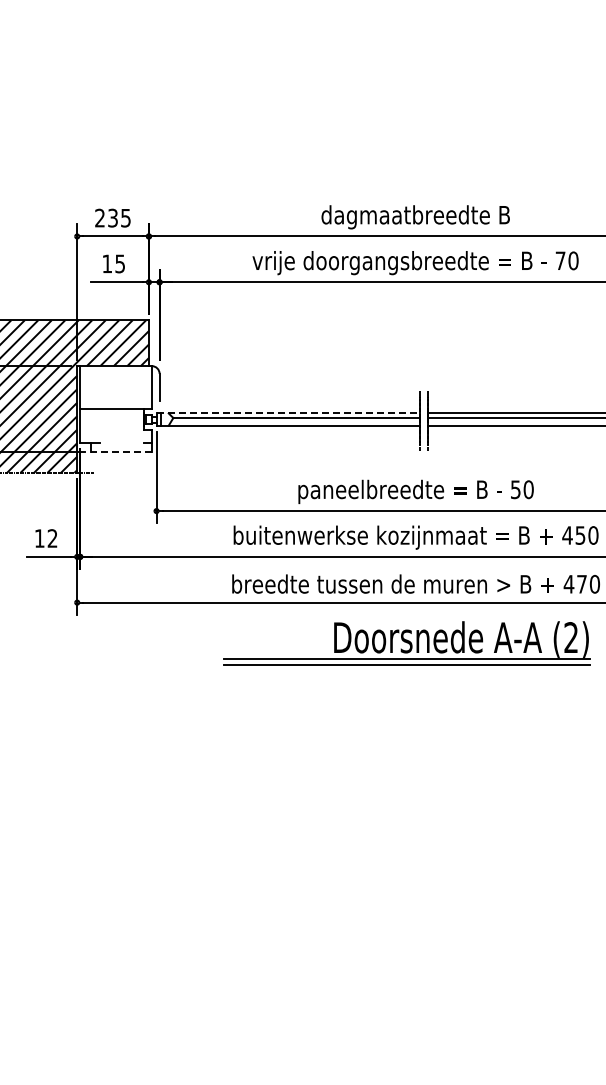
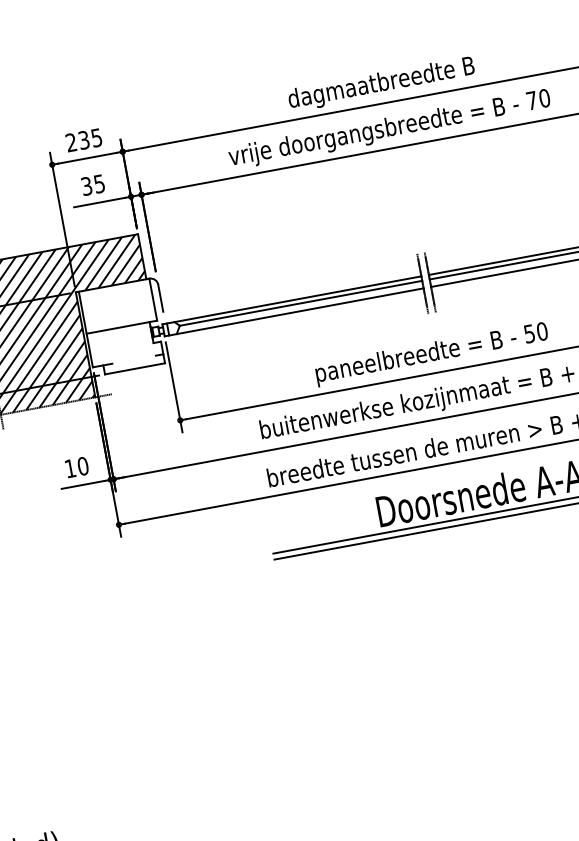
text: (107, 263) -> (86, 185), 15 -> 35
line: (288, 413) -> (292, 300), dashed -> solid
line: (121, 452) -> (135, 369), dashed -> solid
text: (52, 538) -> (82, 466), 12 -> 10

